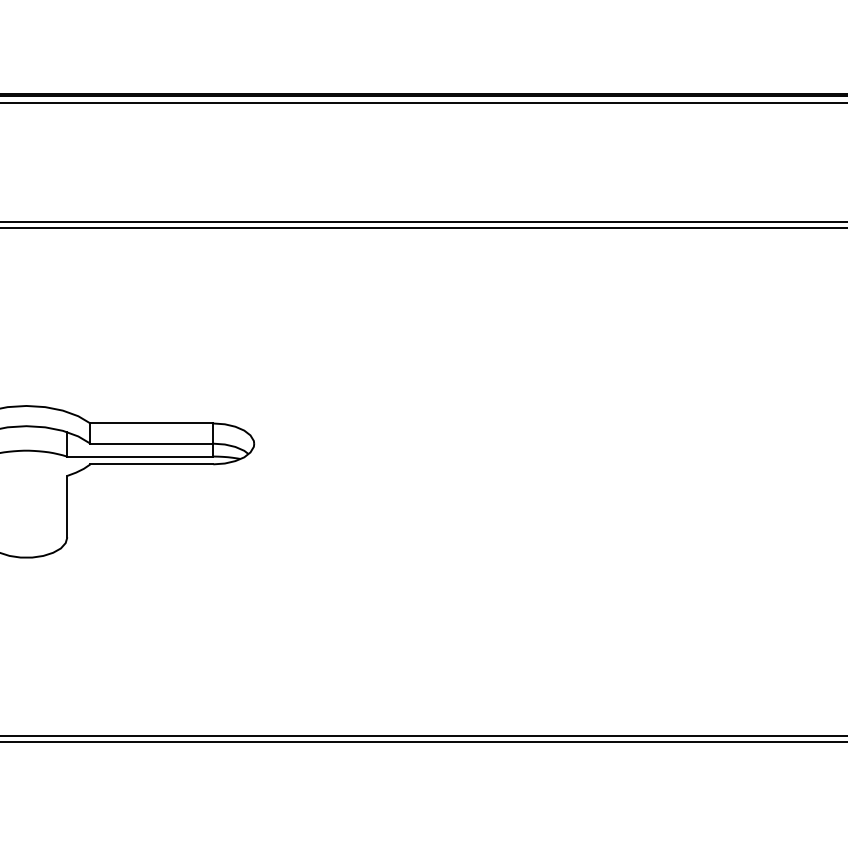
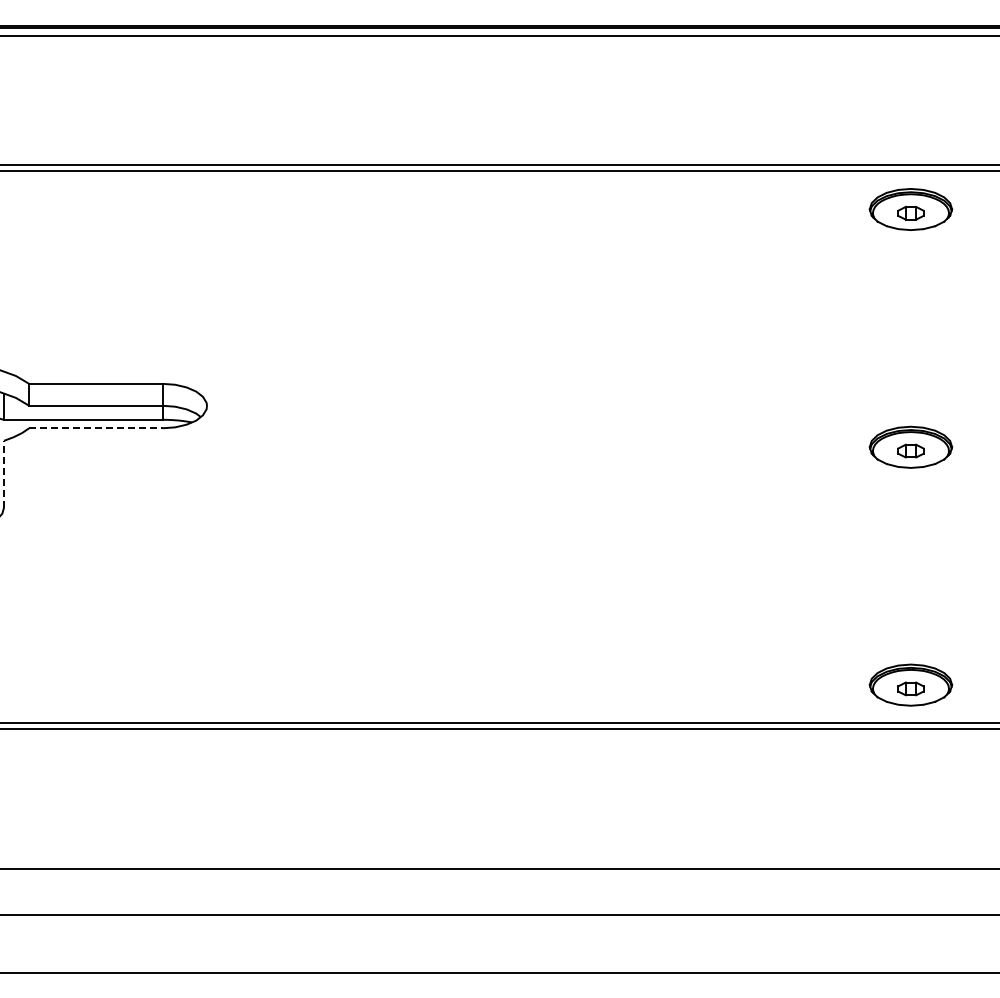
line: (151, 464) -> (95, 428), solid -> dashed
line: (67, 506) -> (4, 473), solid -> dashed

